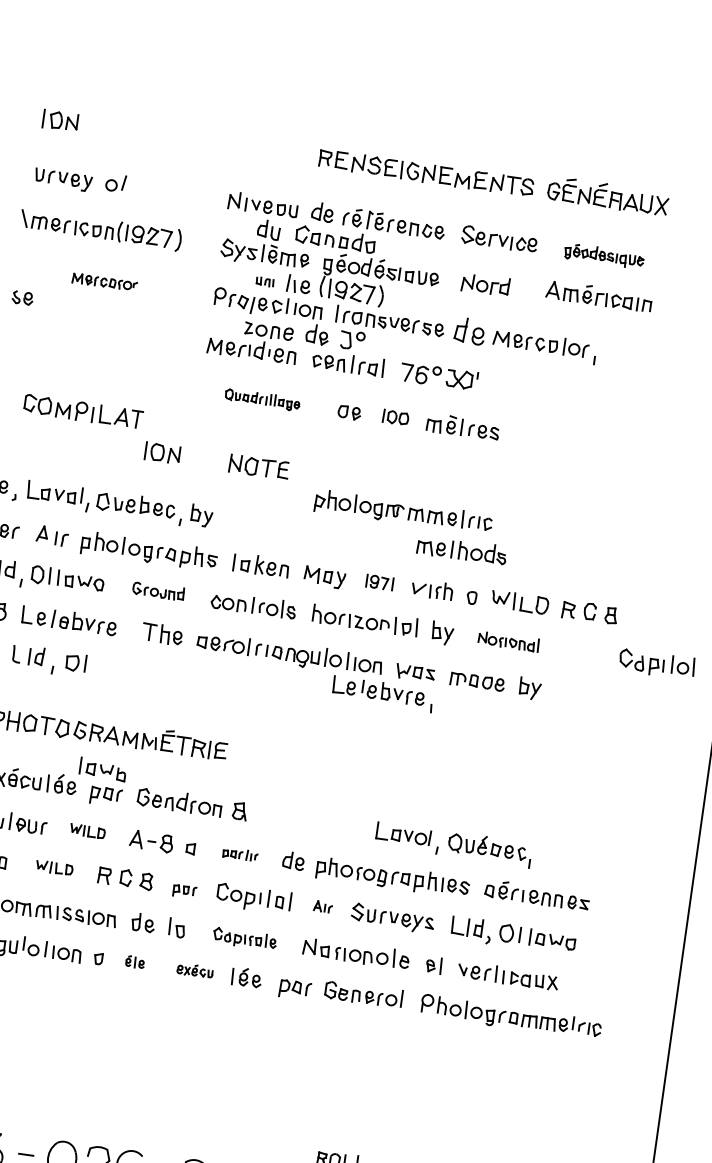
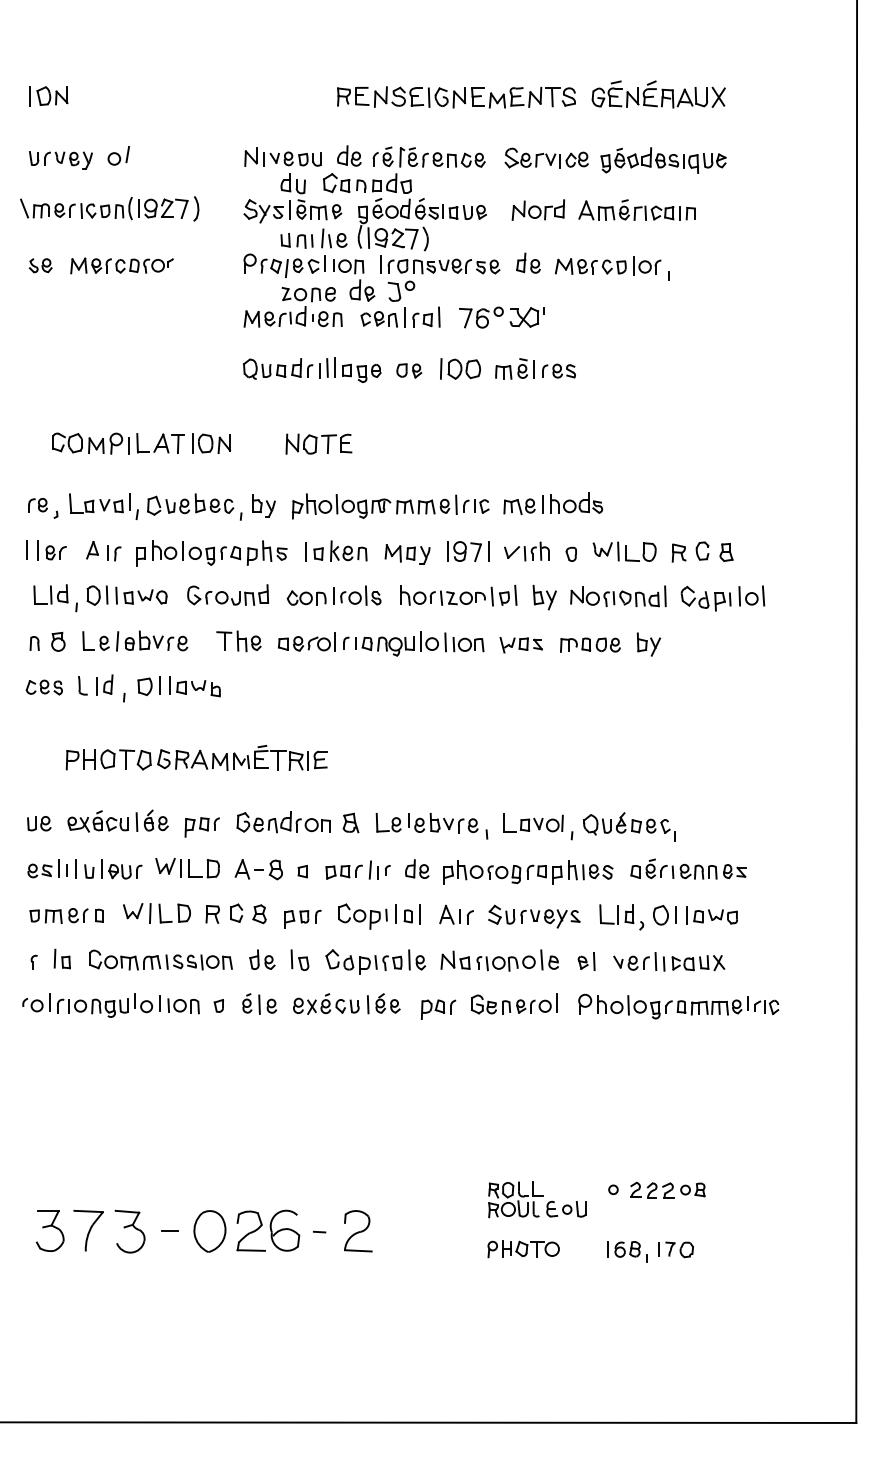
part: (604, 256) -> (663, 160), size x1.43
part: (104, 281) -> (121, 265), size x1.43
part: (264, 281) -> (296, 240), size x1.67
part: (598, 295) -> (636, 209), moved
part: (22, 297) -> (40, 265), moved
part: (470, 330) -> (528, 262), size x0.71
part: (262, 399) -> (312, 369), size x1.67
part: (83, 411) -> (118, 443), moved
part: (395, 417) -> (460, 368), size x1.43
part: (403, 512) -> (390, 506), moved
part: (379, 582) -> (468, 551), size x1.43
part: (158, 590) -> (227, 594), size x1.43
part: (508, 641) -> (618, 596), size x1.43
part: (656, 664) -> (722, 598), moved
part: (382, 694) -> (431, 826), moved
part: (102, 769) -> (194, 686), moved
part: (87, 831) -> (187, 868), size x1.67
part: (240, 853) -> (357, 869), size x1.67
part: (54, 867) -> (156, 913), size x1.67
part: (184, 890) -> (302, 918), size x1.43
part: (323, 906) -> (456, 914), size x1.67
part: (244, 938) -> (375, 961), size x1.43
part: (135, 961) -> (259, 1003), size x1.67
part: (195, 970) -> (326, 1003), size x1.67

